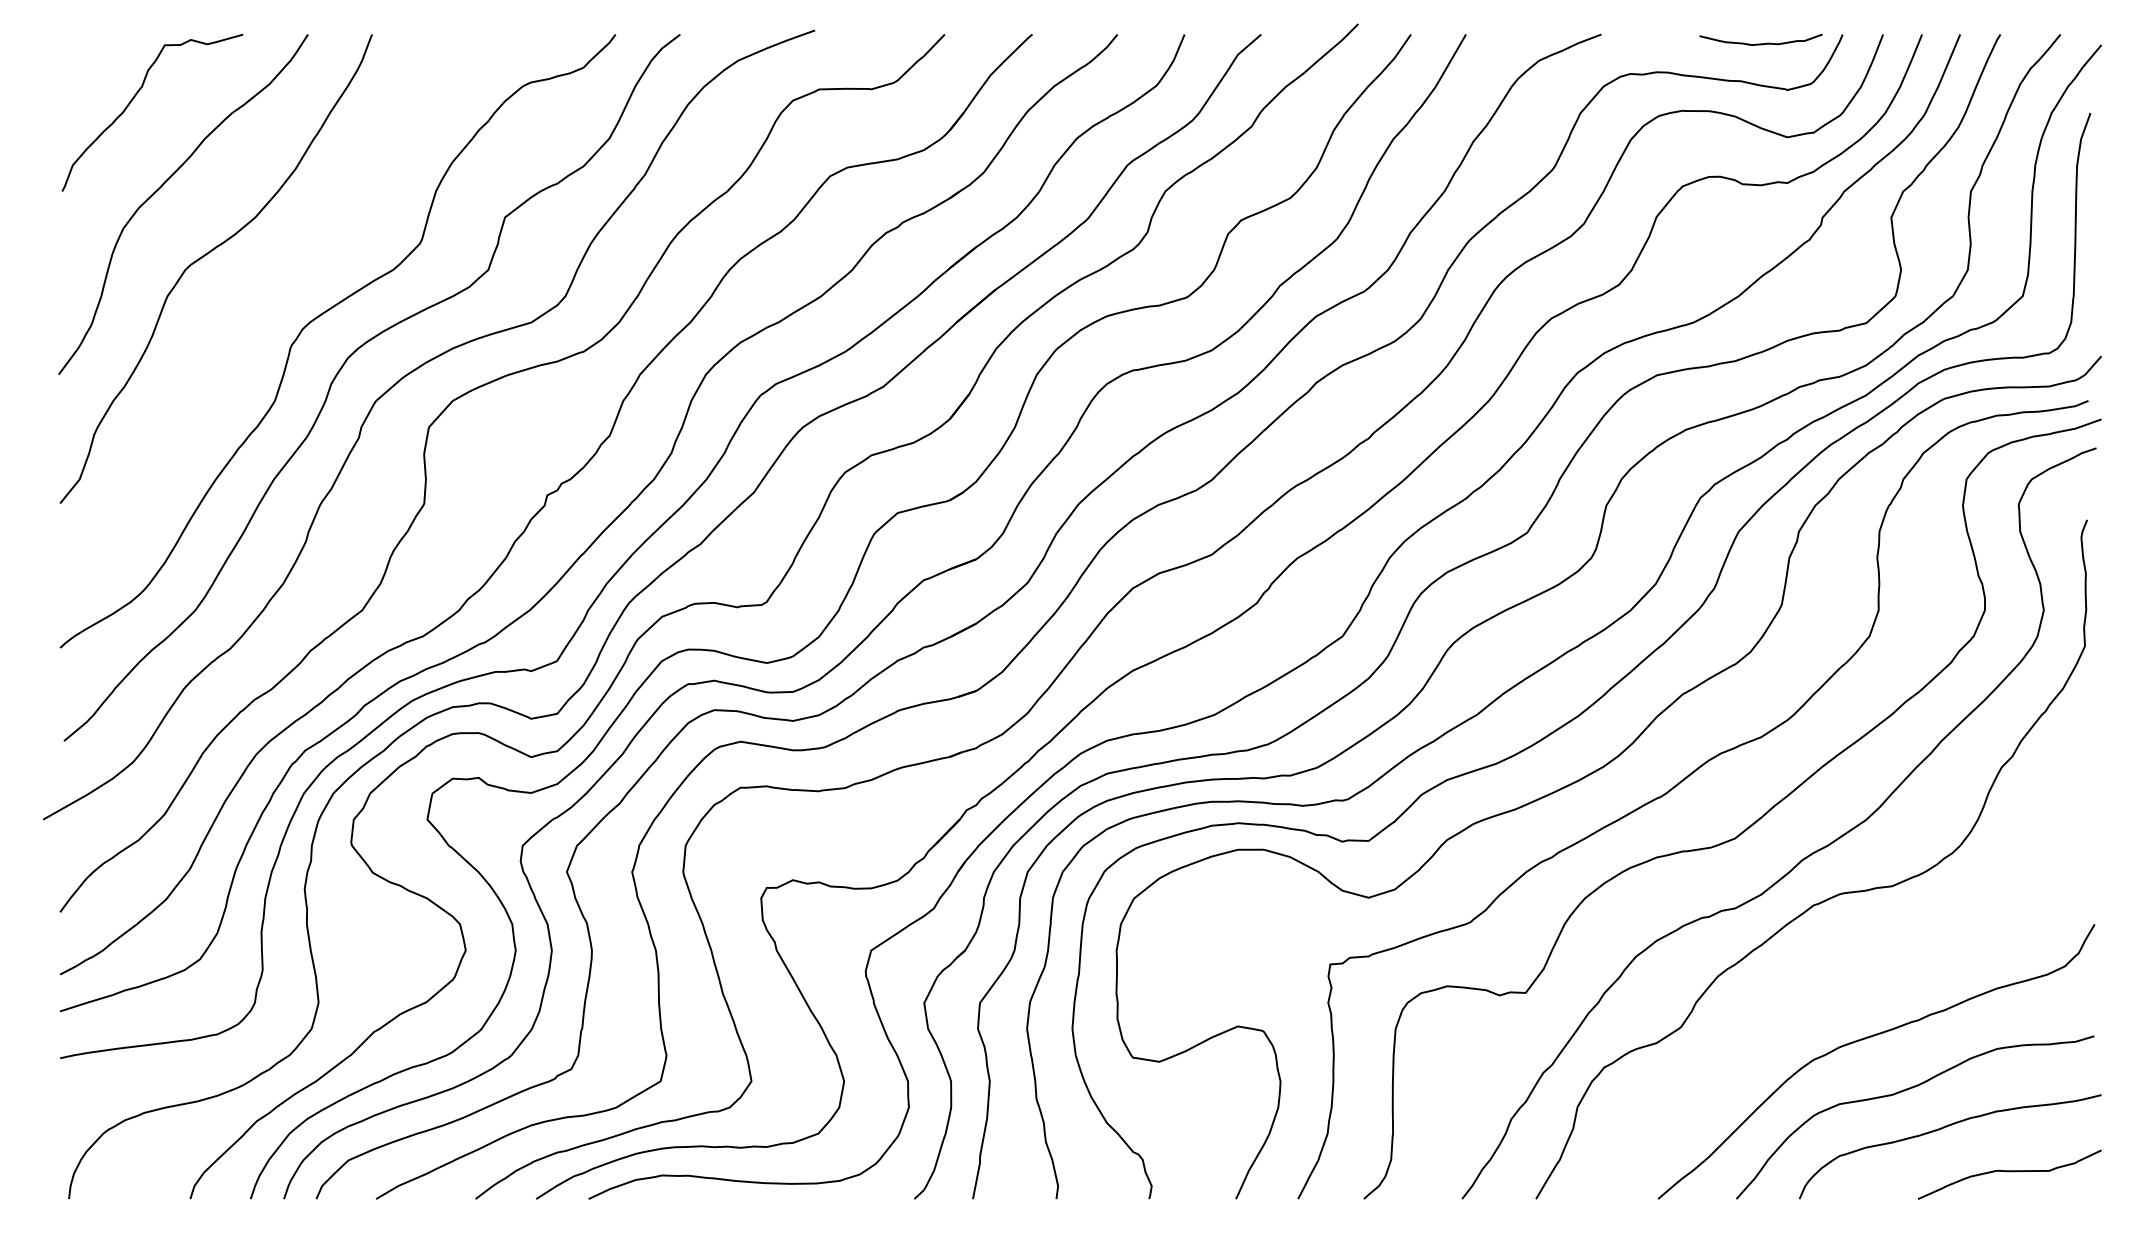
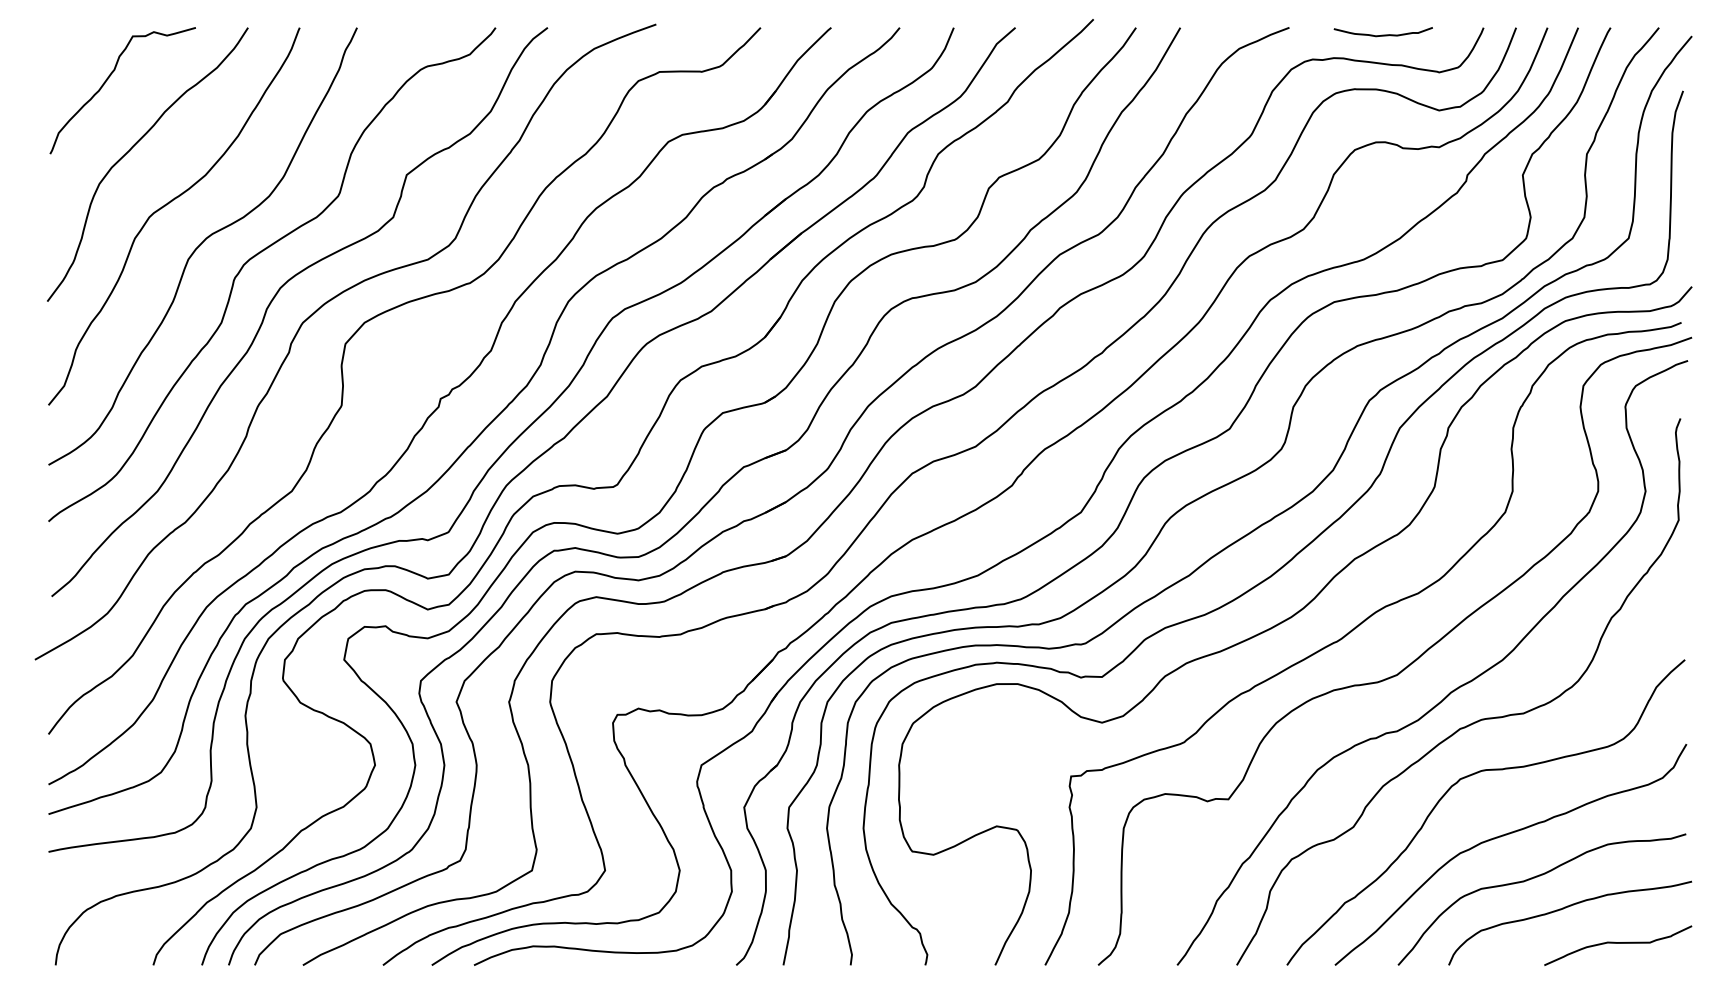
curve: (1760, 43) -> (1382, 34), moved
curve: (249, 304) -> (200, 245), added
curve: (1828, 963) -> (1472, 775), added

